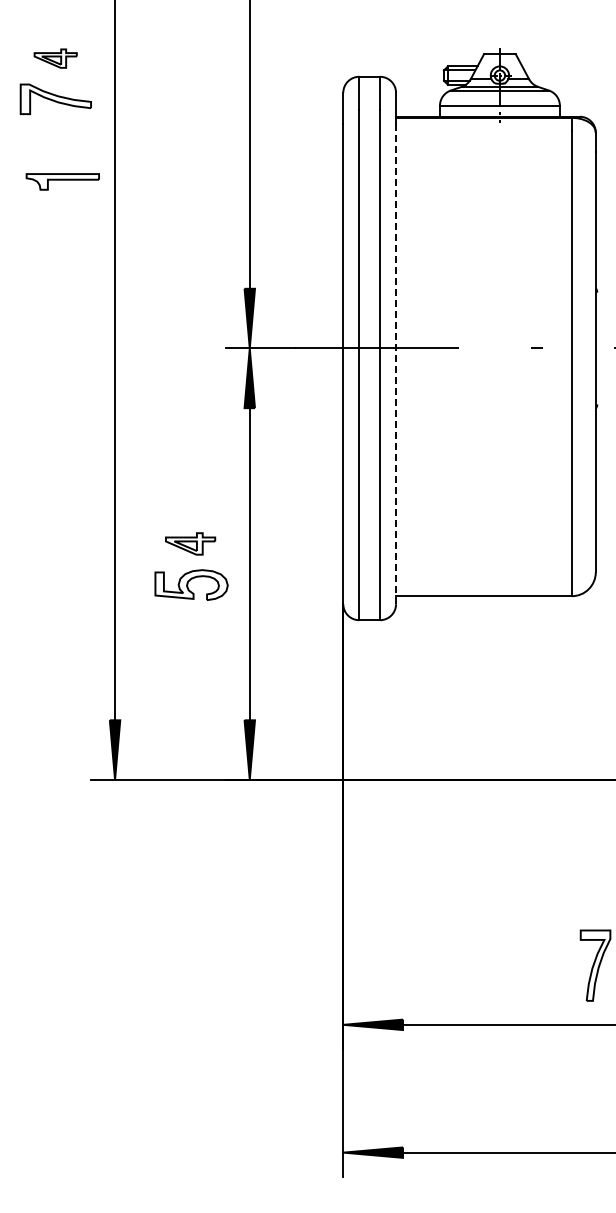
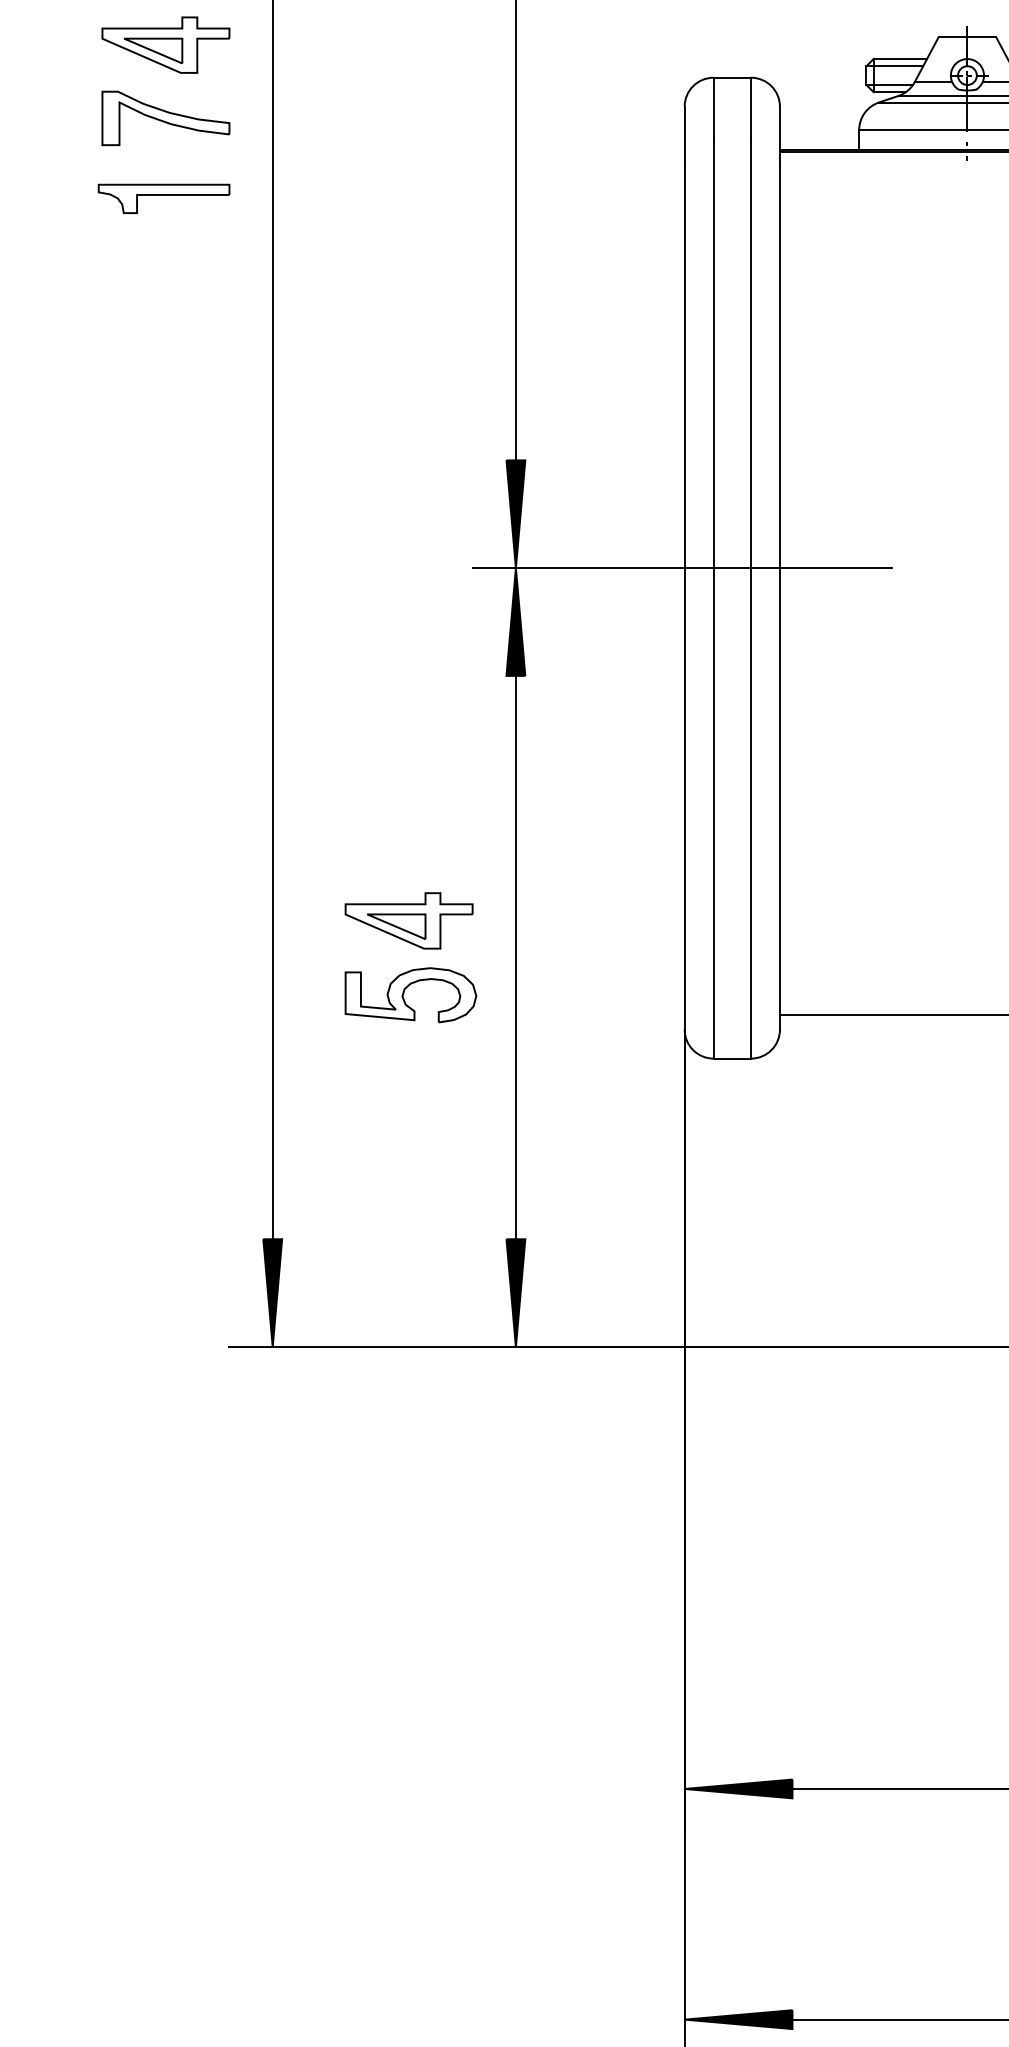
part: (55, 58) -> (165, 44), size x1.67
part: (62, 181) -> (163, 198), moved
line: (396, 363) -> (780, 595), dashed -> solid
part: (190, 543) -> (408, 920), size x1.43

